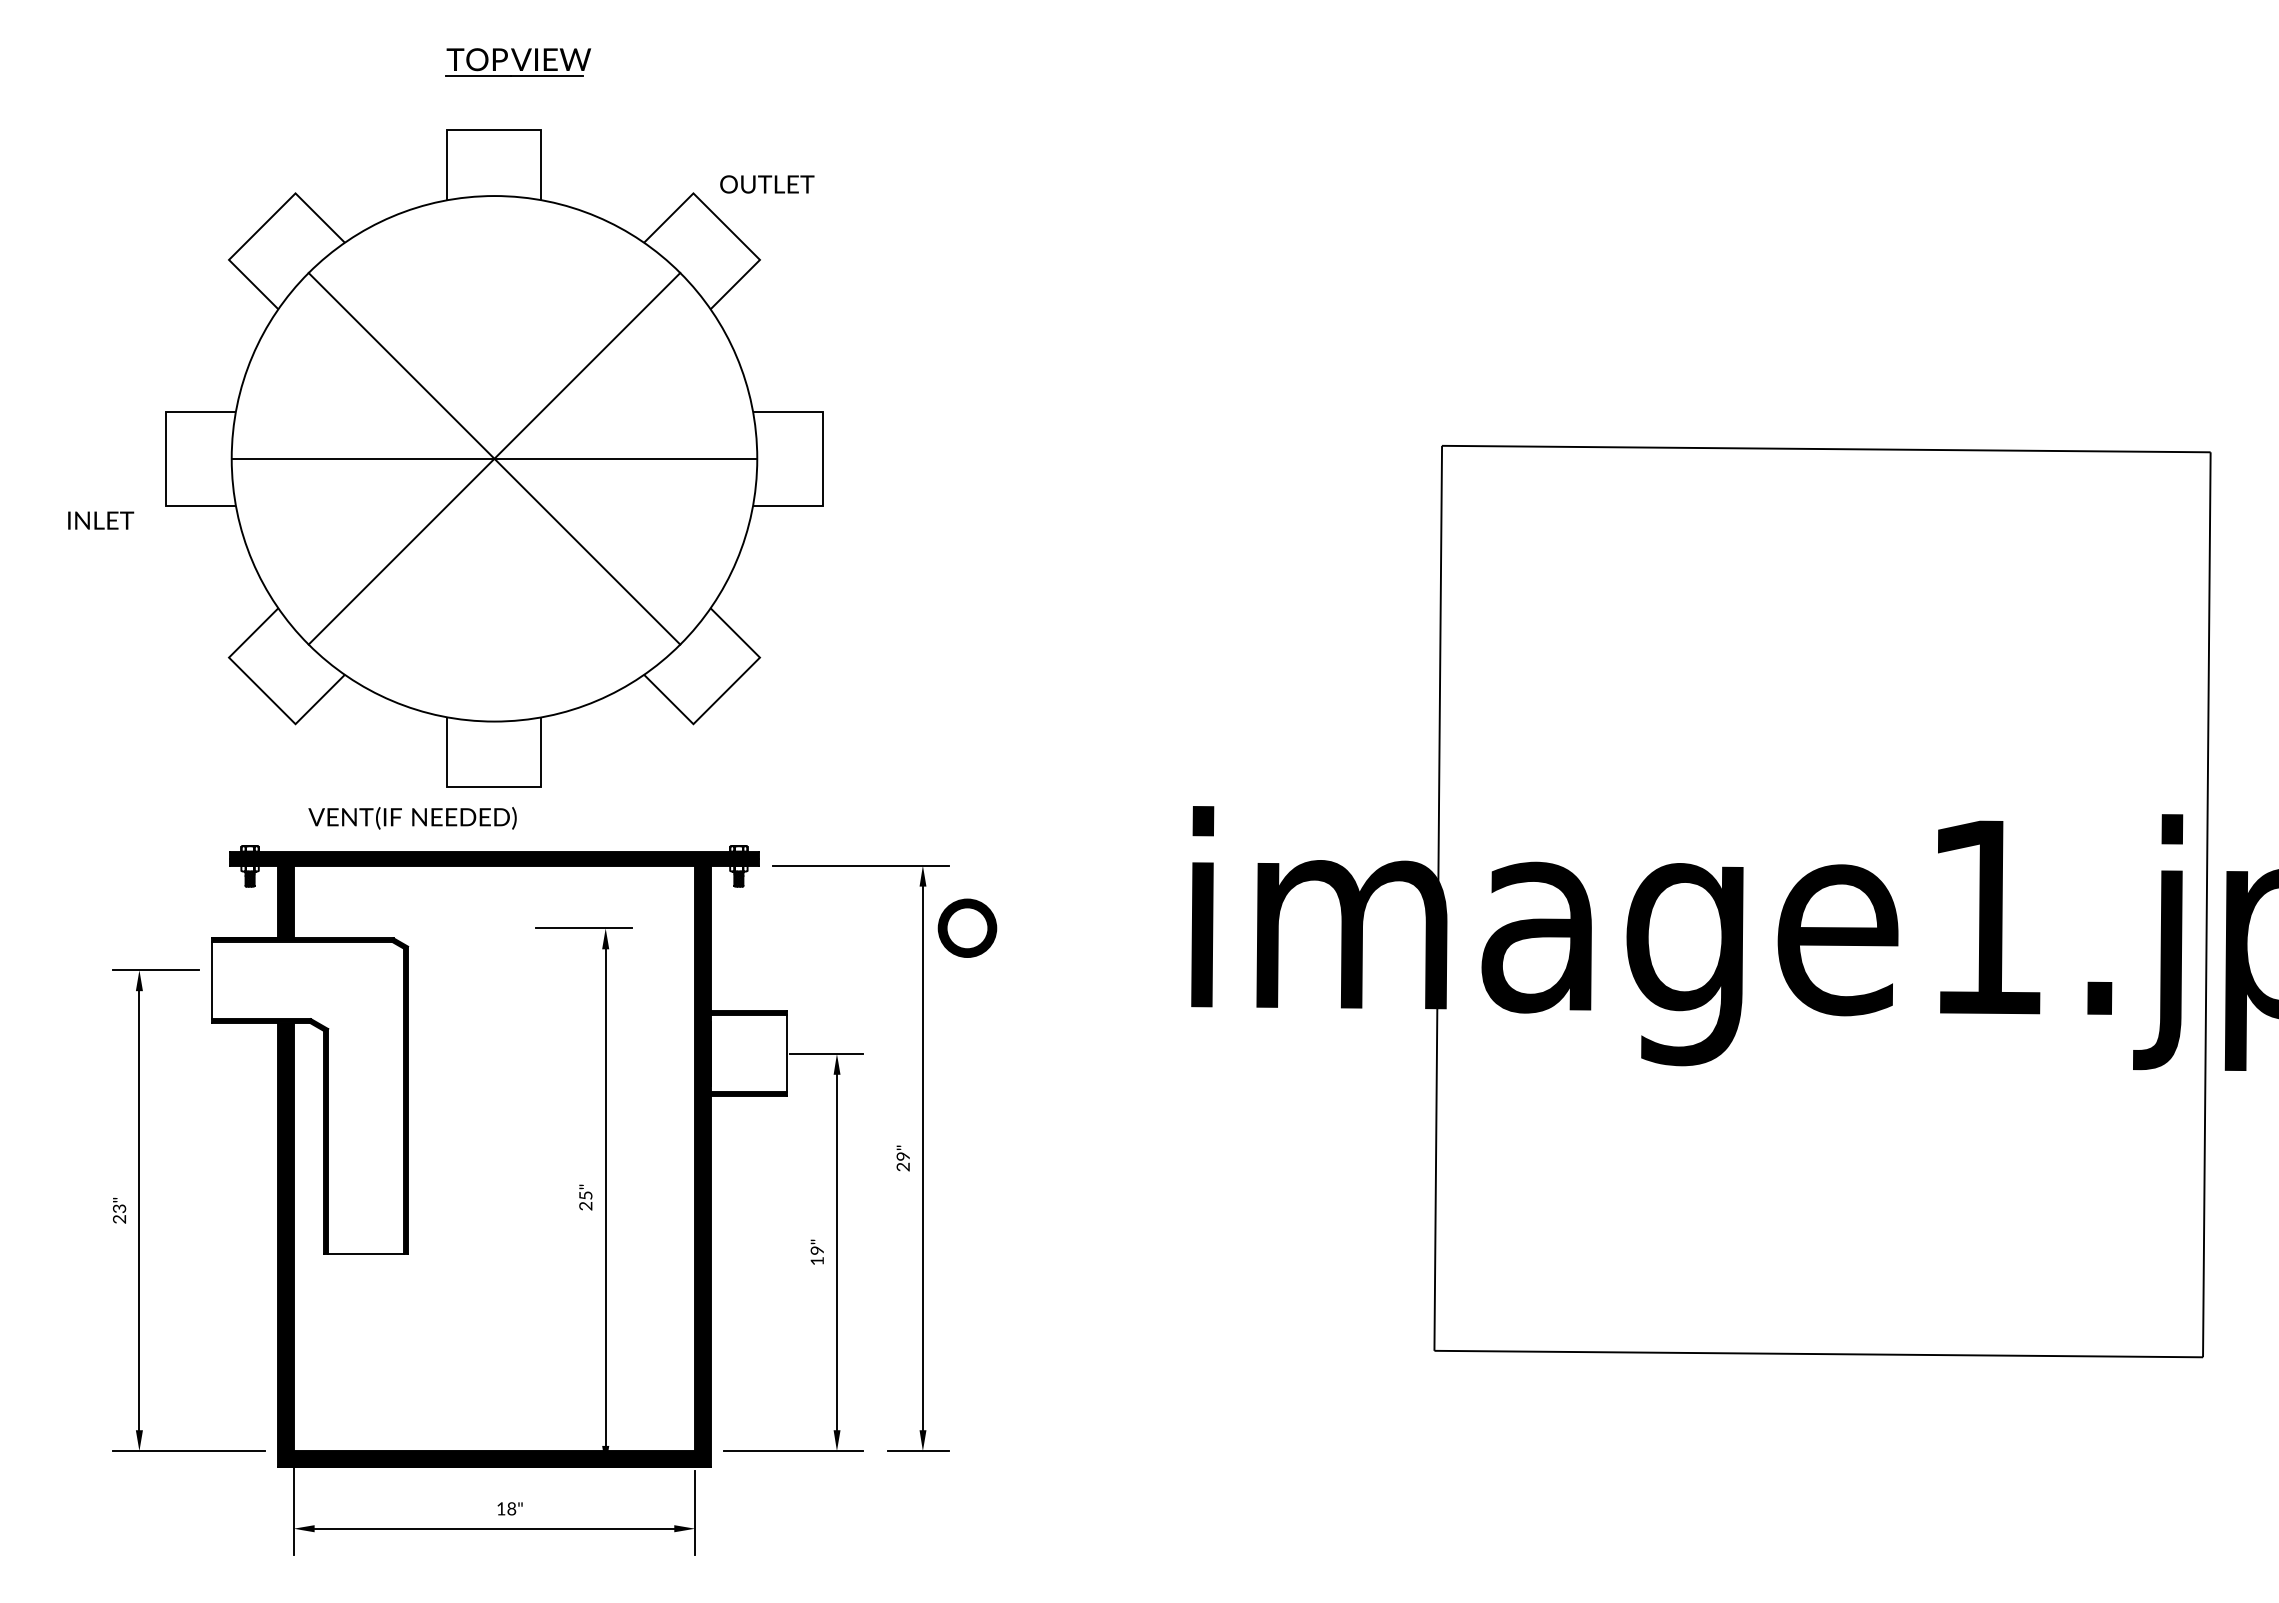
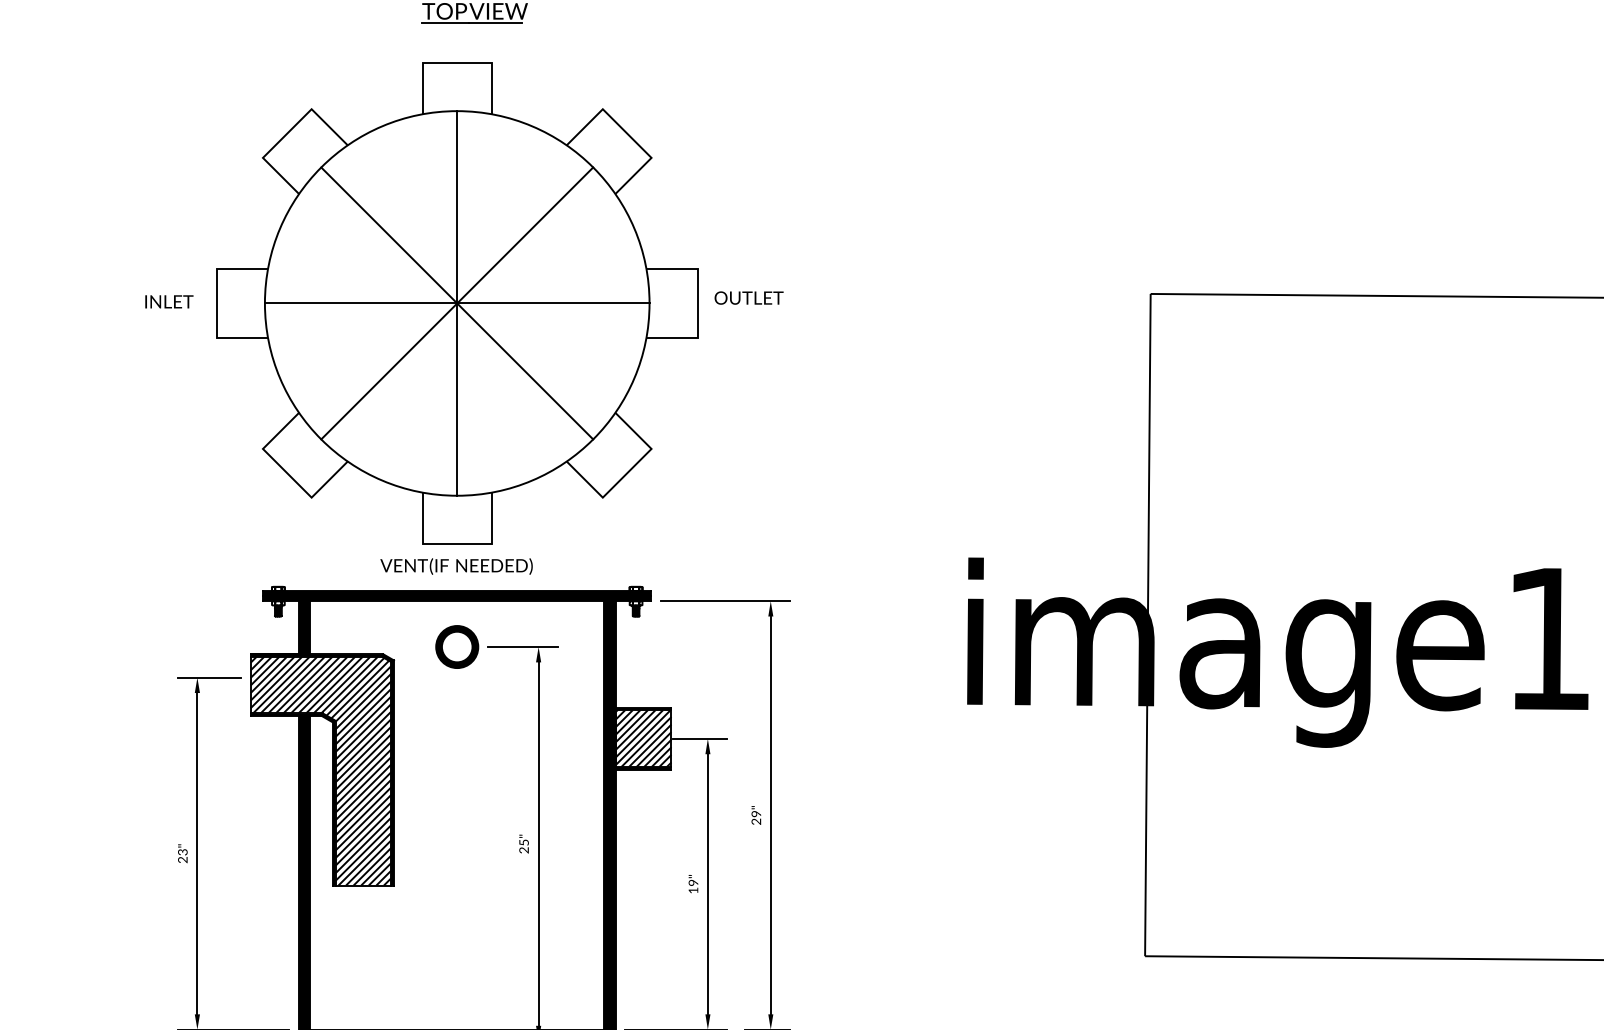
text: (767, 184) -> (749, 298), moved
line: (494, 458) -> (457, 303), added
text: (101, 520) -> (169, 301), moved
text: (412, 818) -> (456, 566), moved
part: (967, 927) -> (457, 646), moved
hatch: (748, 1053) -> (643, 738), added
hatch: (308, 1097) -> (321, 770), added

